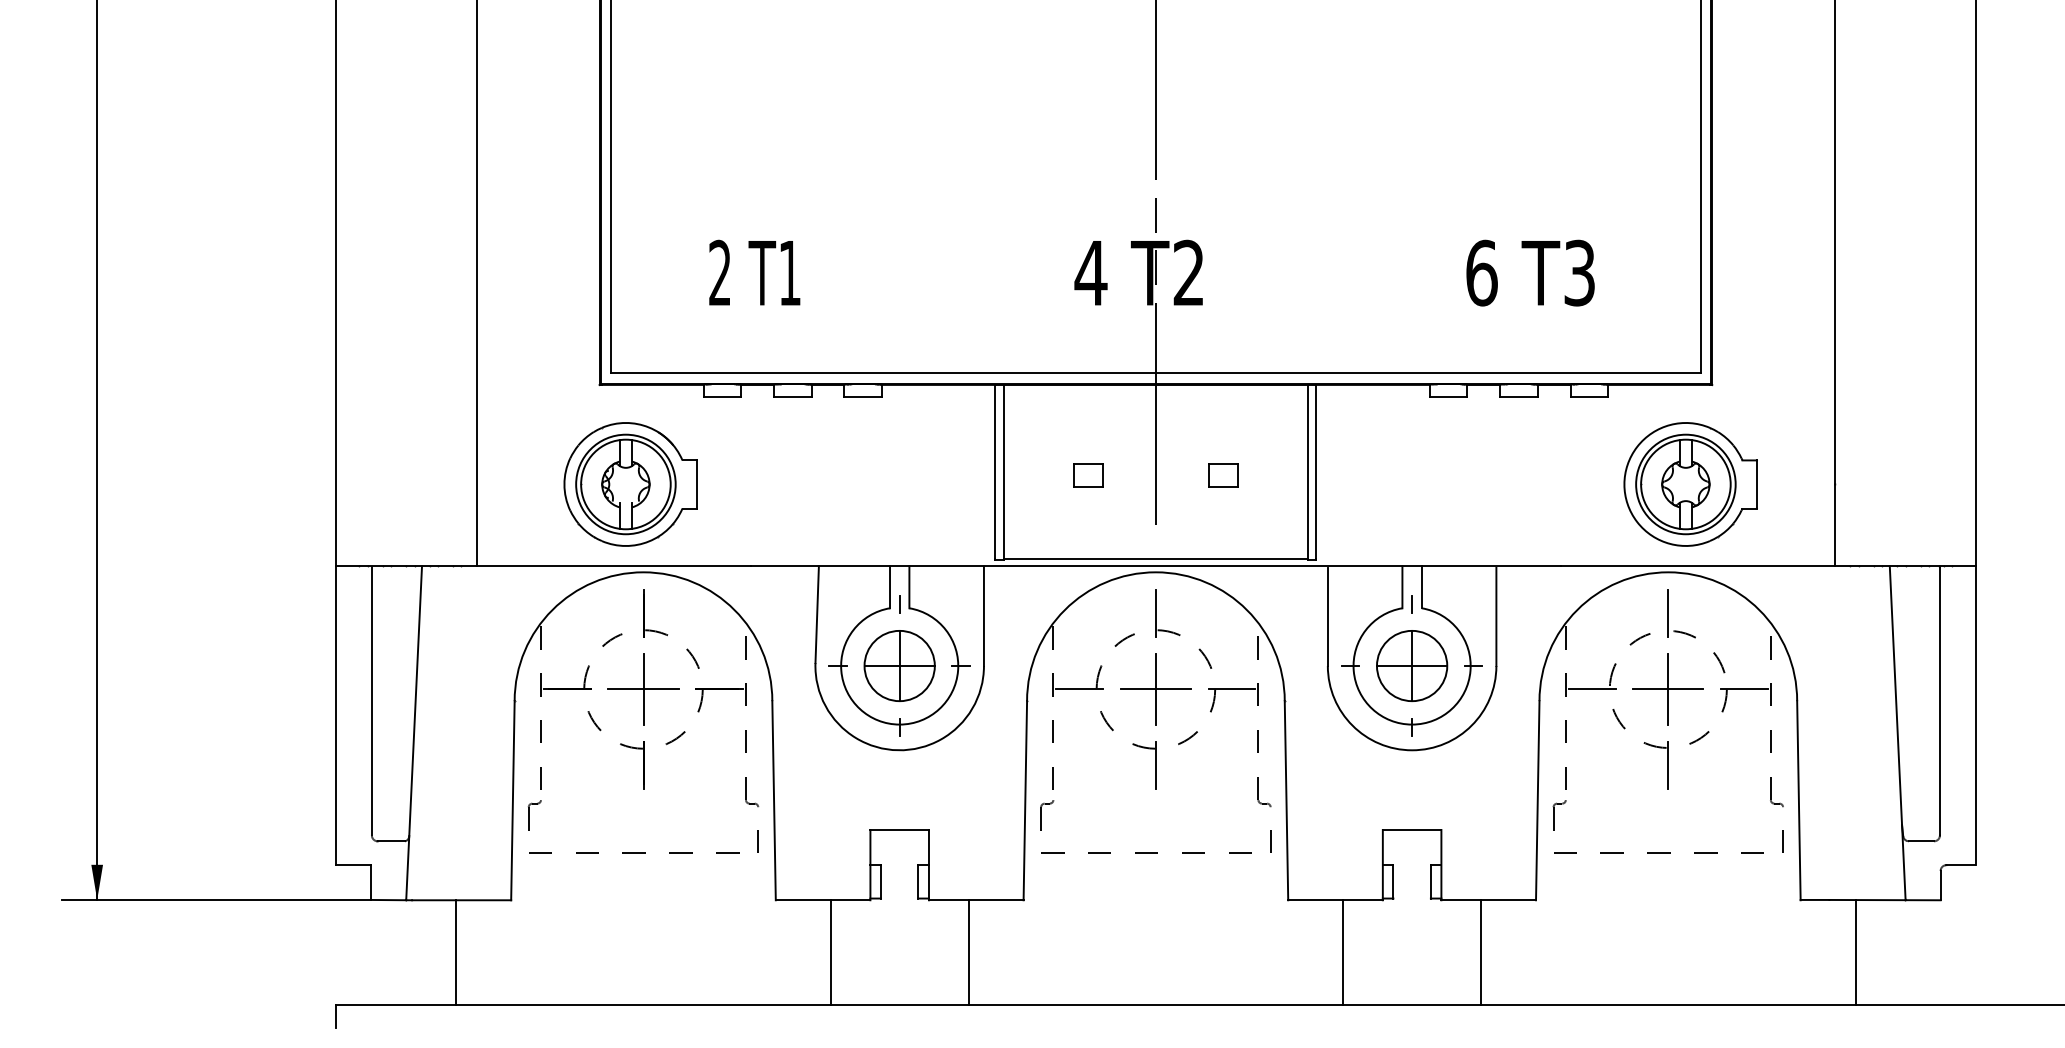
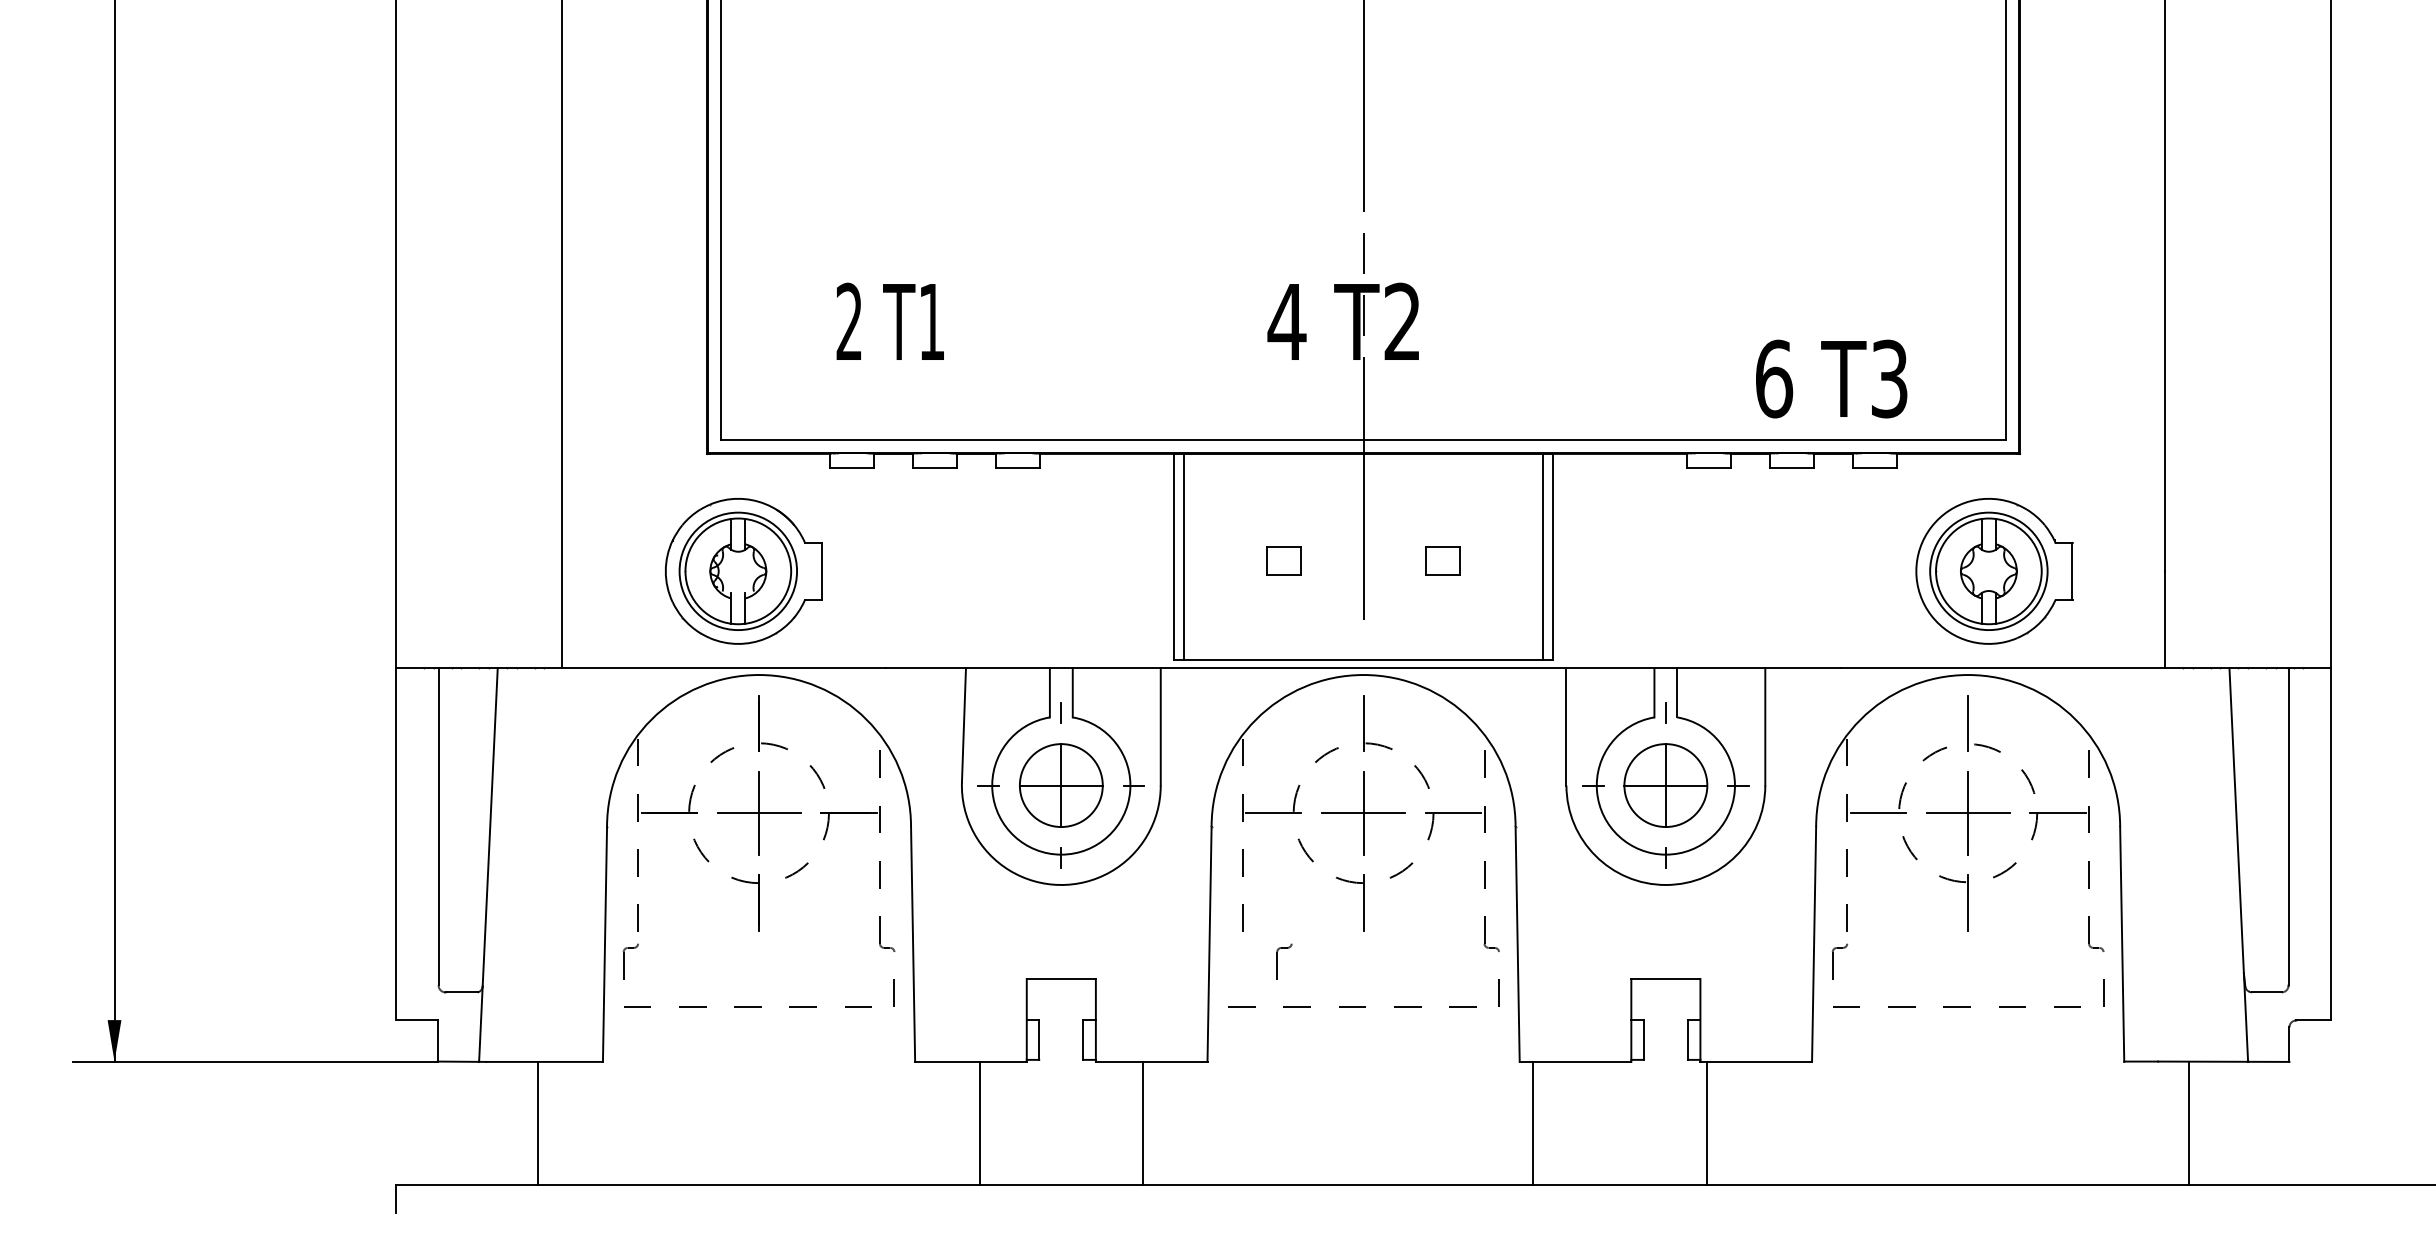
text: (1530, 272) -> (1831, 378), moved
part: (1041, 815) -> (1277, 961), moved
line: (1343, 952) -> (1532, 1123), moved
line: (1481, 952) -> (1707, 1123), moved

